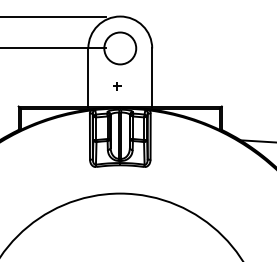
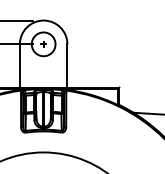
part: (117, 86) -> (43, 44), moved

